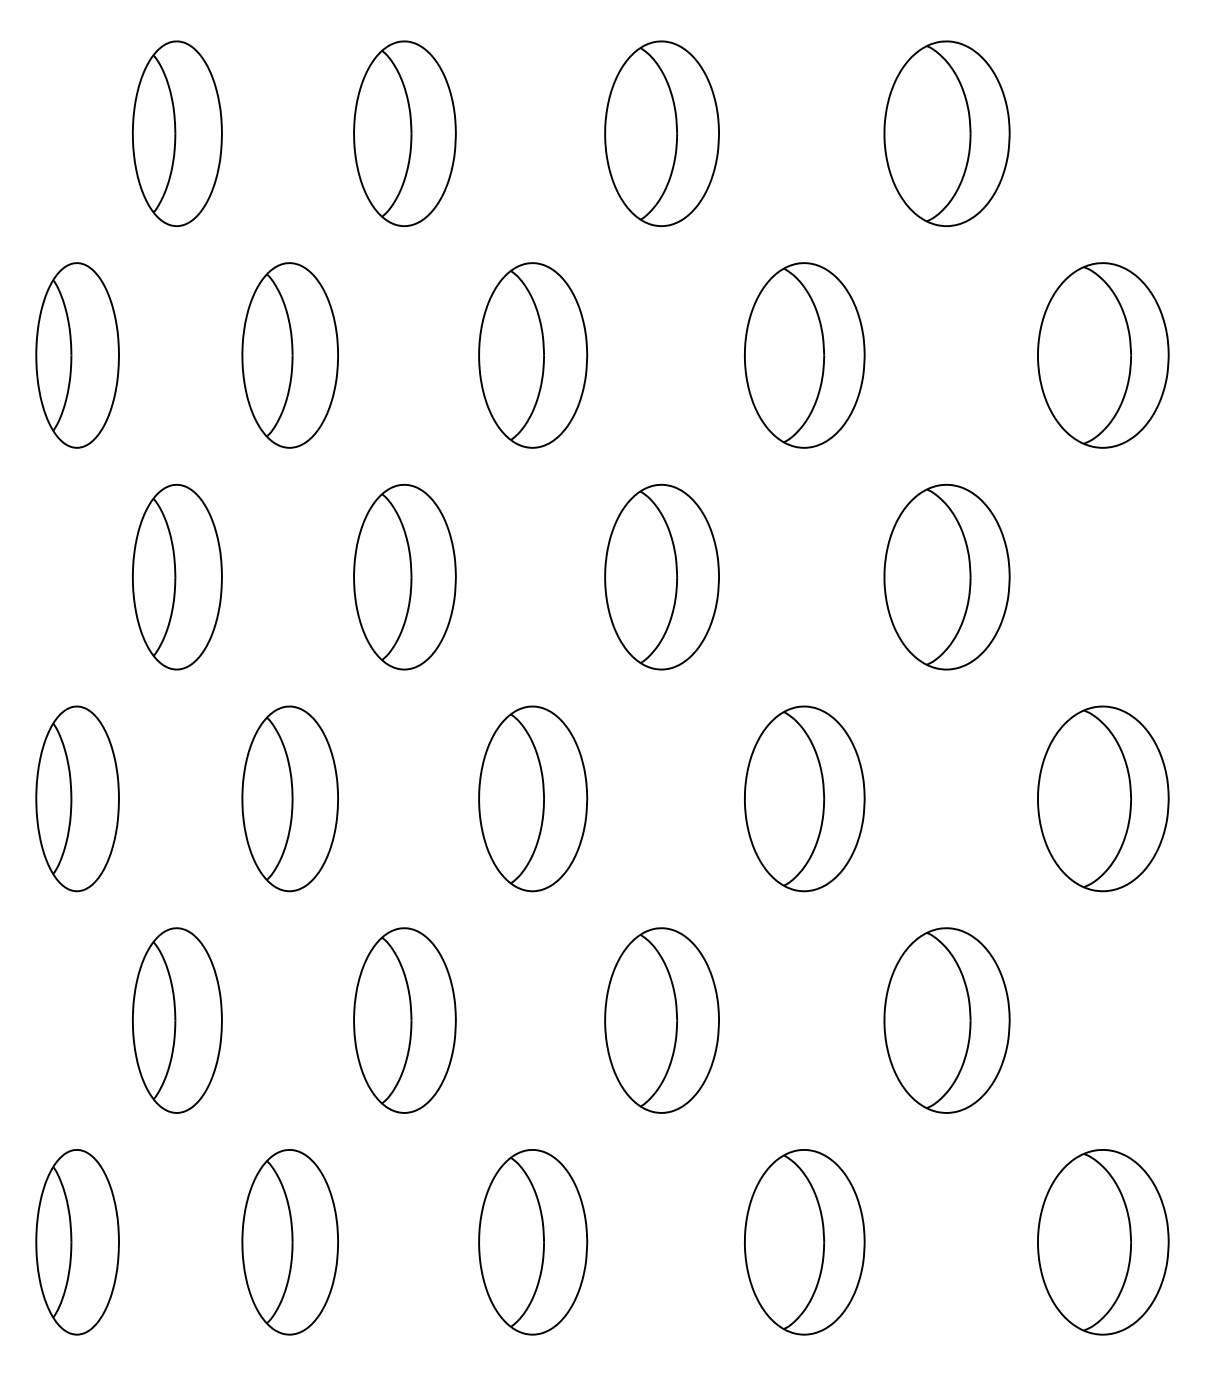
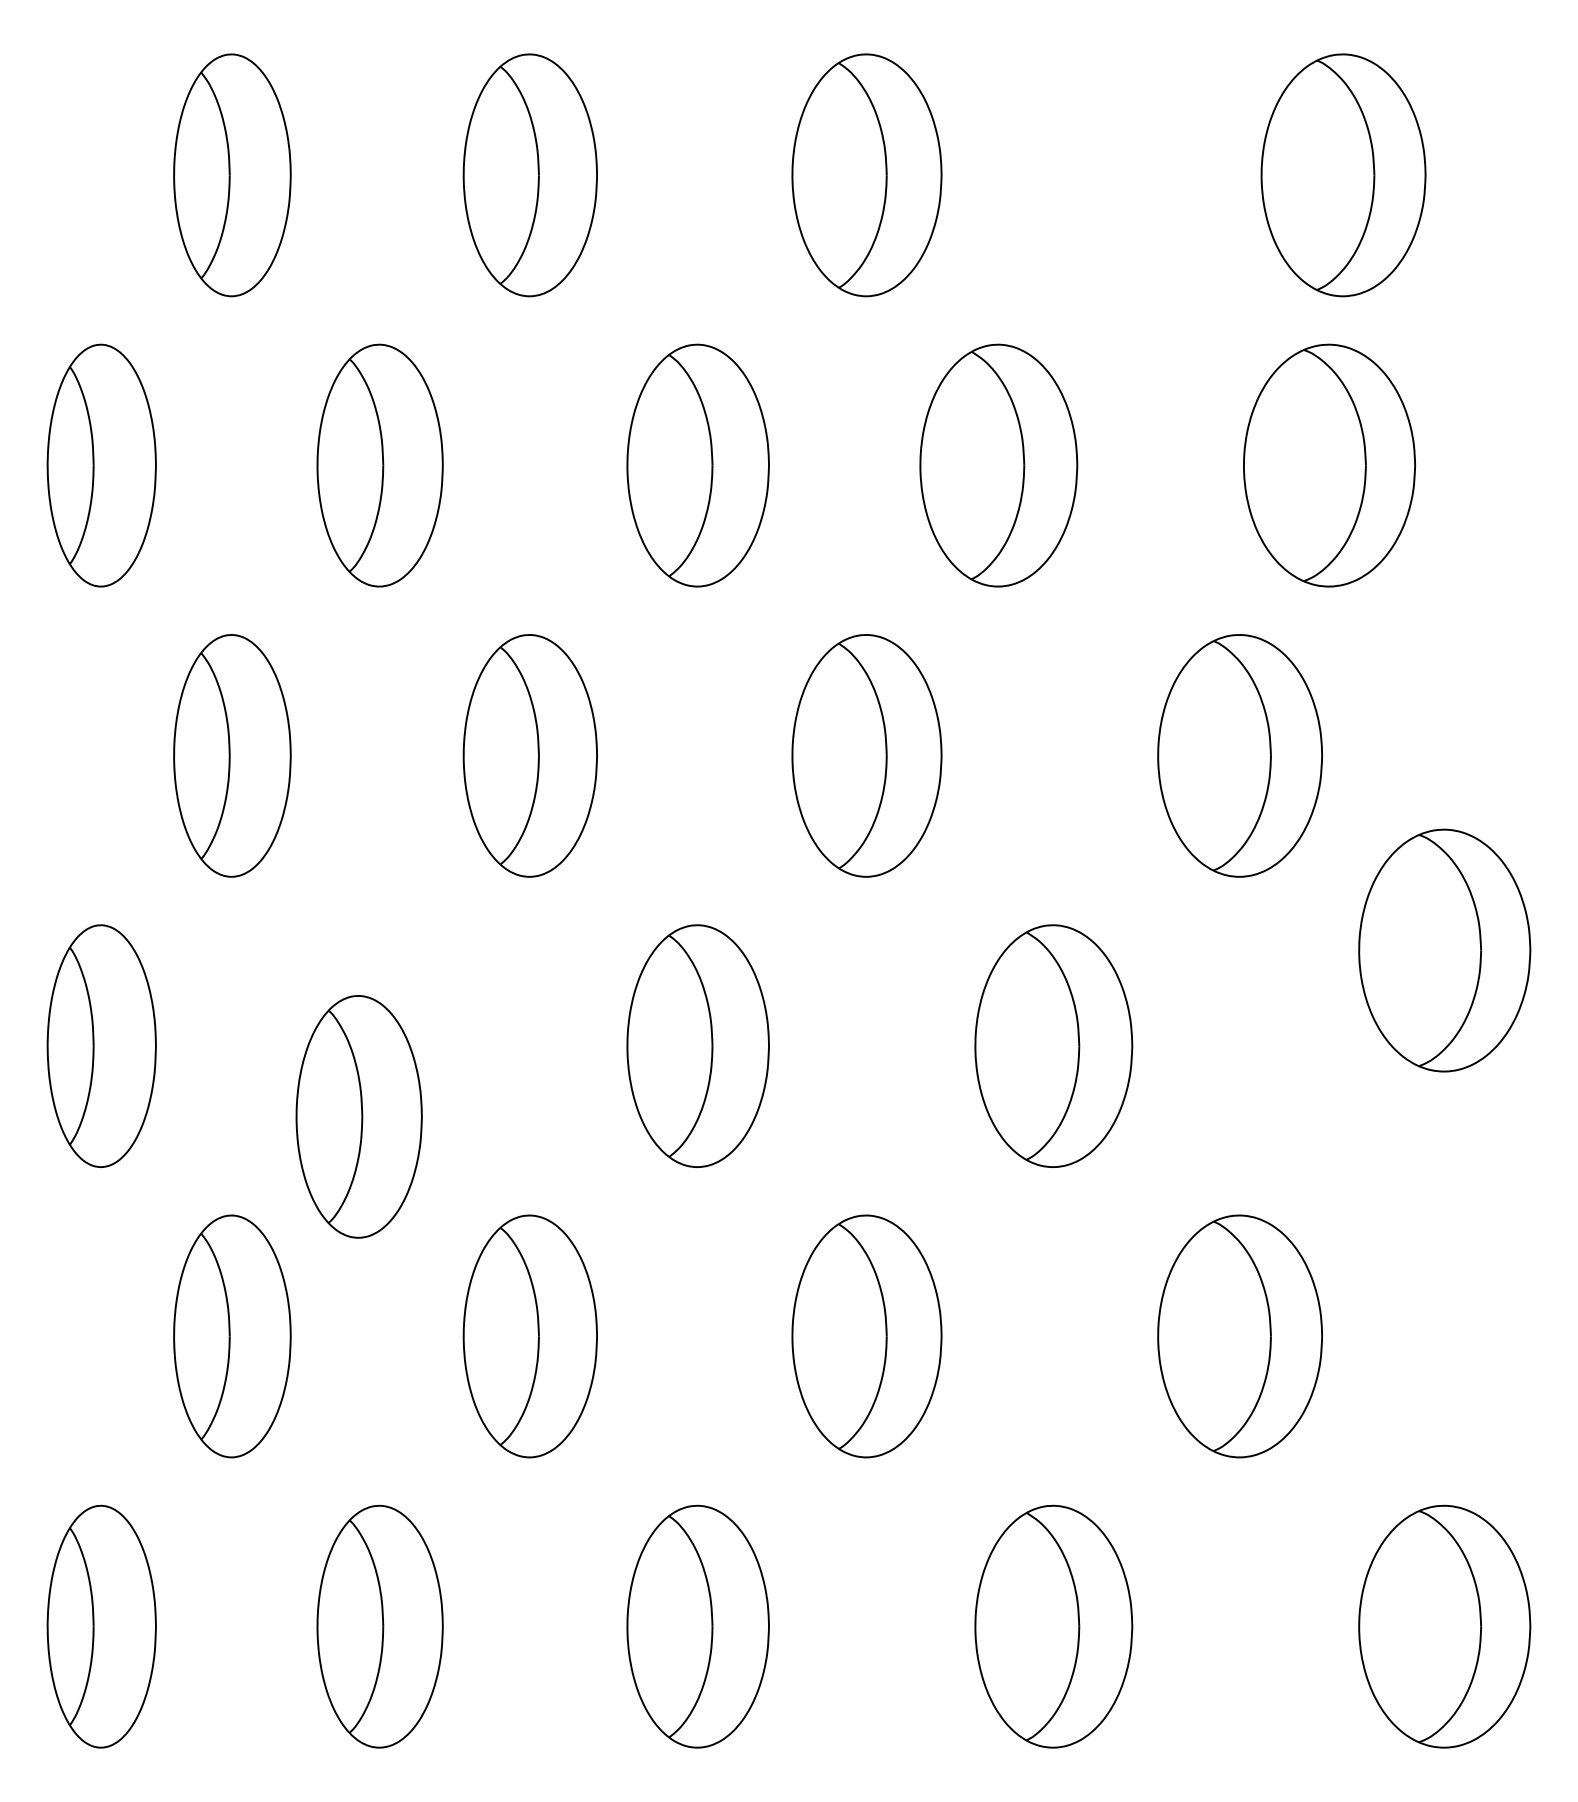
part: (946, 133) -> (1342, 174), moved
part: (804, 355) -> (998, 465), moved
part: (1103, 355) -> (1329, 465), moved
part: (289, 798) -> (358, 1116), moved
part: (1103, 798) -> (1444, 950), moved

